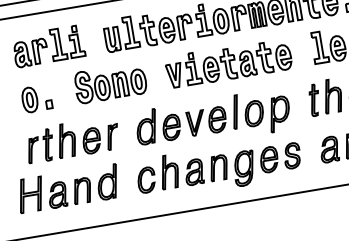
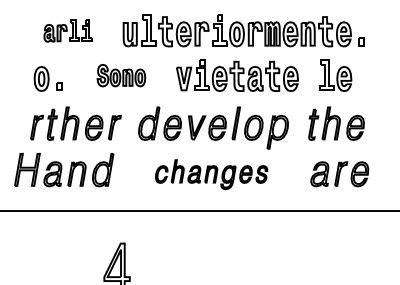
part: (48, 46) -> (67, 30), size x0.7
part: (110, 82) -> (121, 75), size x0.7
part: (219, 168) -> (211, 174), size x0.7

